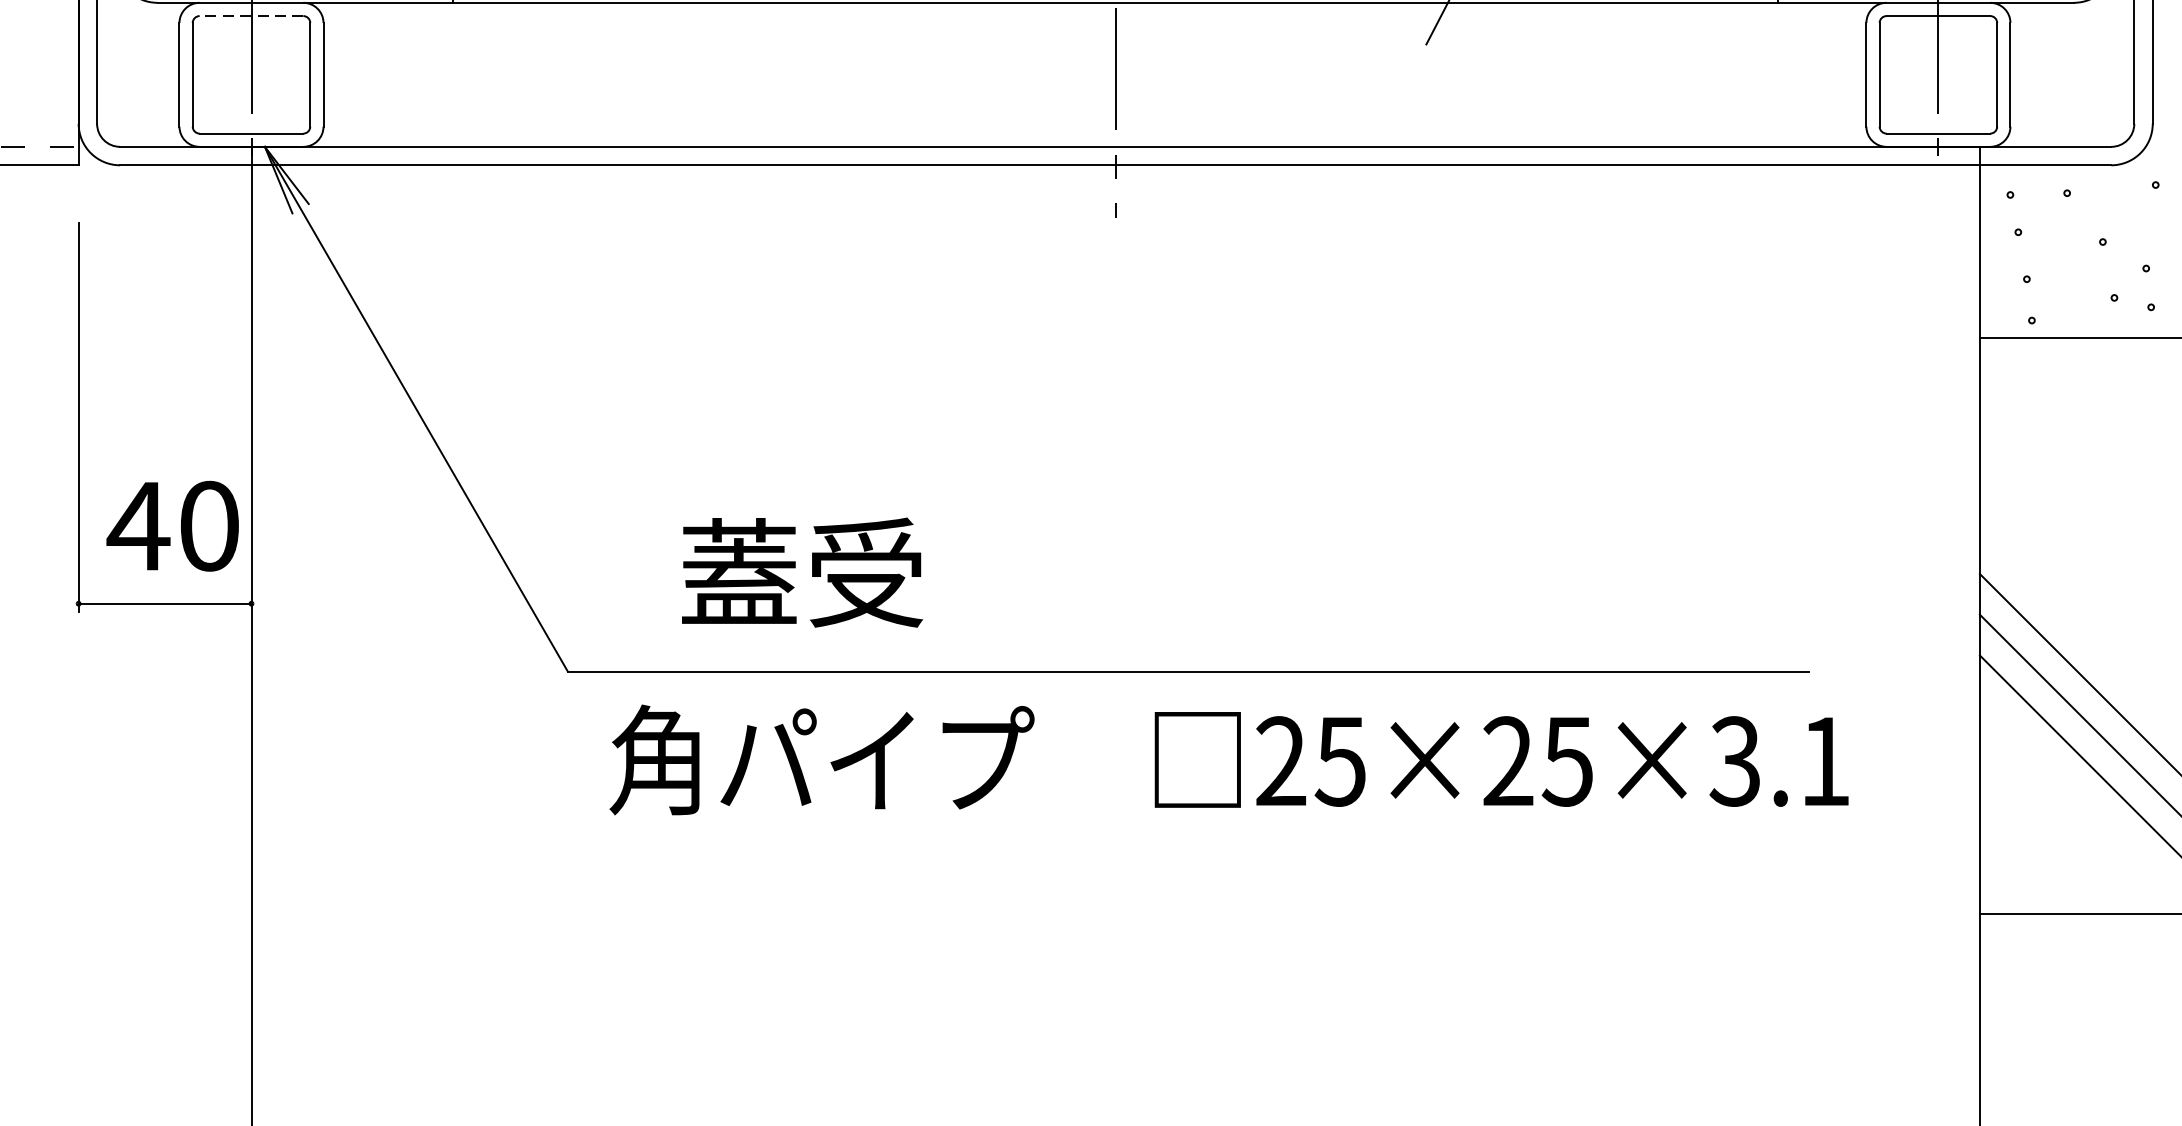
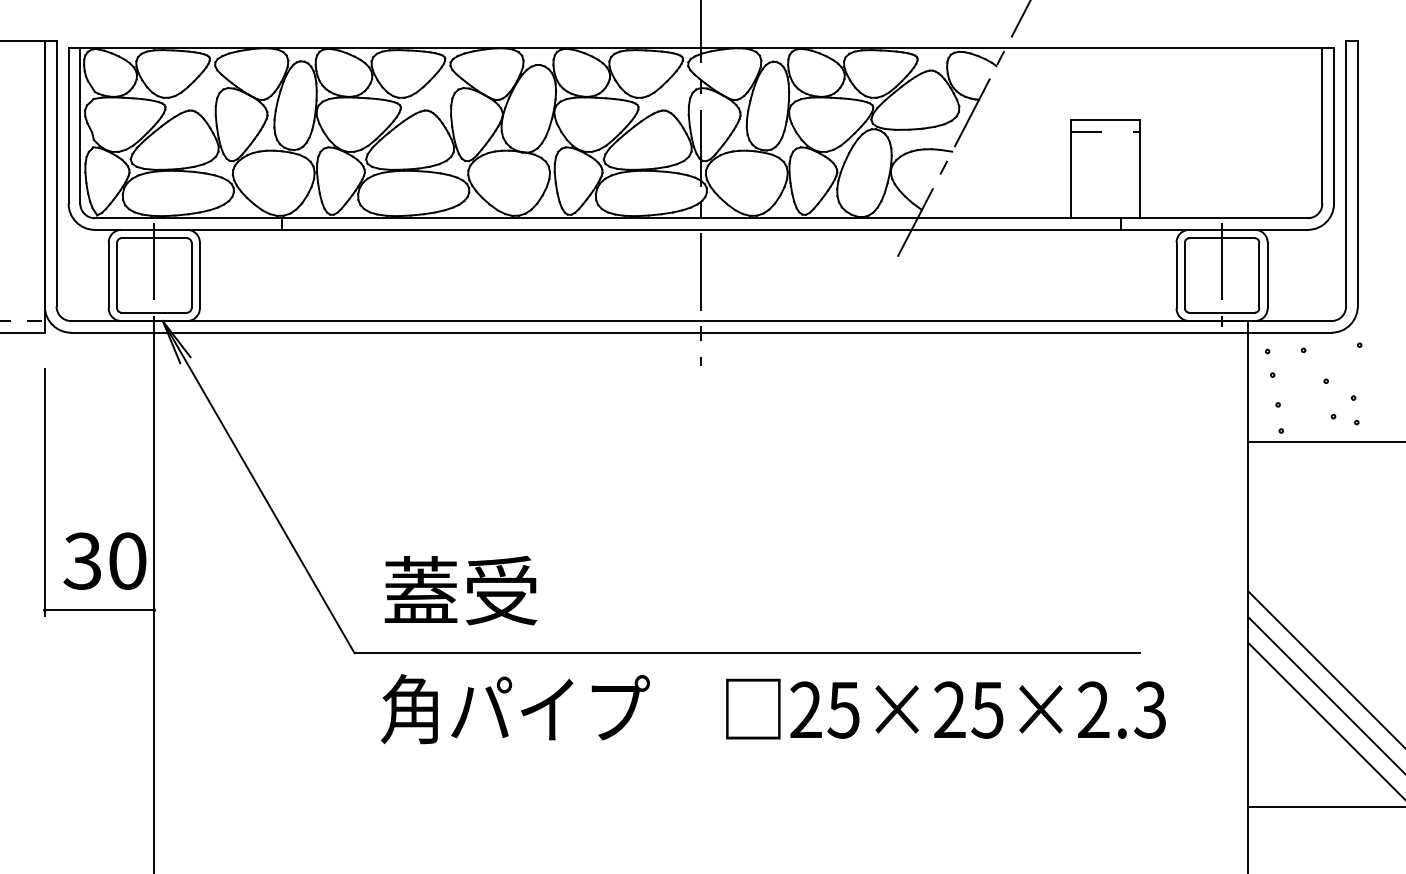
line: (251, 16) -> (154, 238), dashed -> solid
text: (138, 525) -> (82, 560), 40 -> 30
text: (801, 572) -> (460, 590), moved
text: (1779, 760) -> (1121, 709), 25×25×3.1 -> 25×25×2.3

